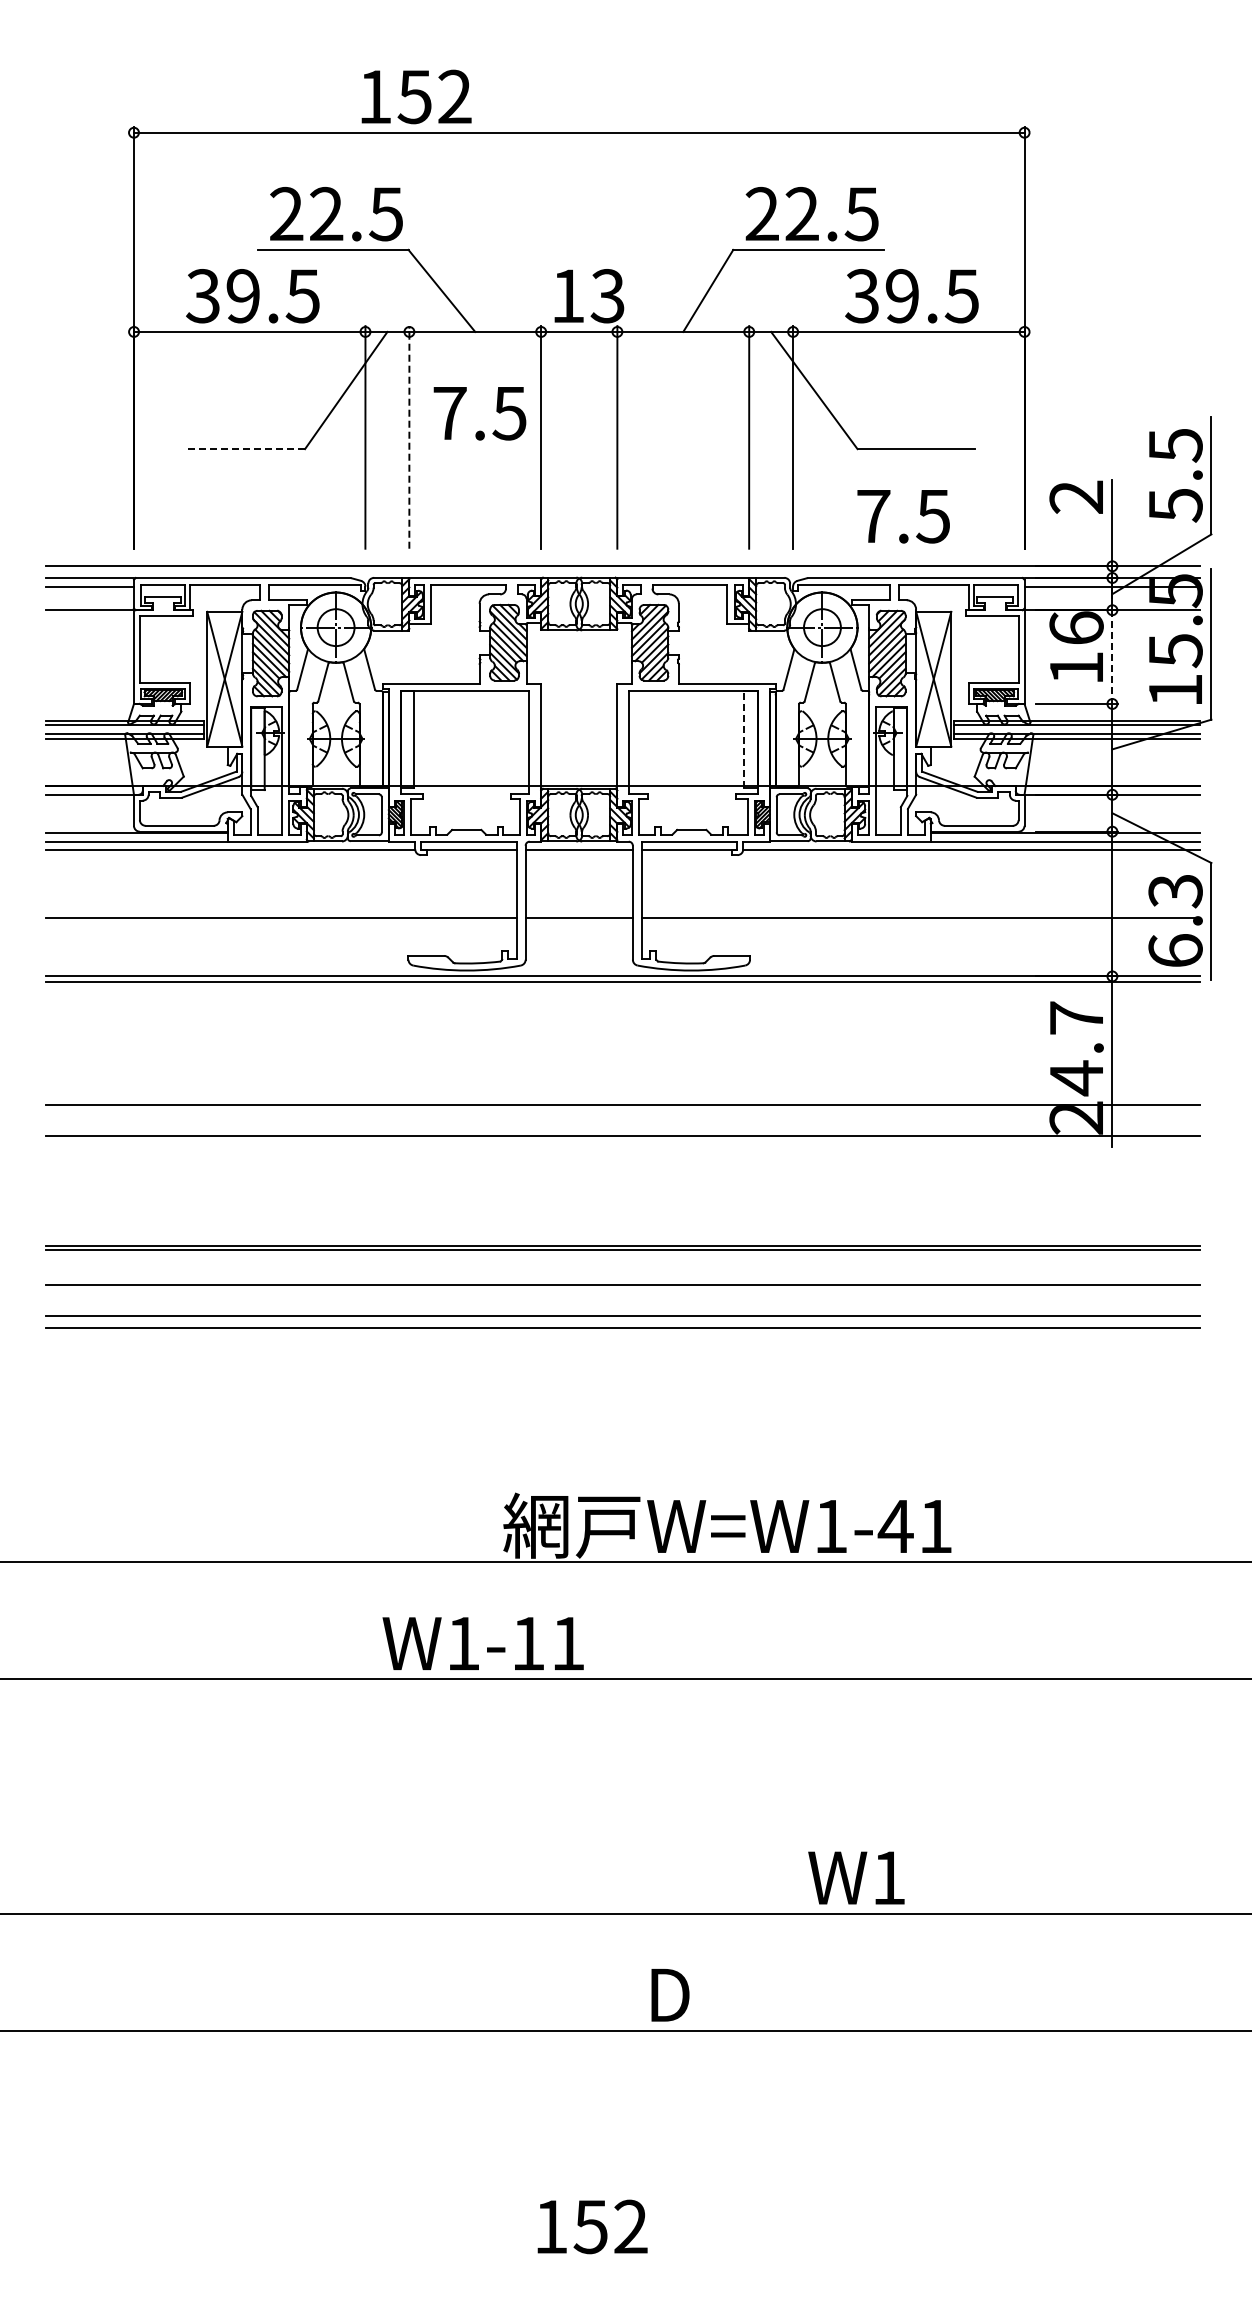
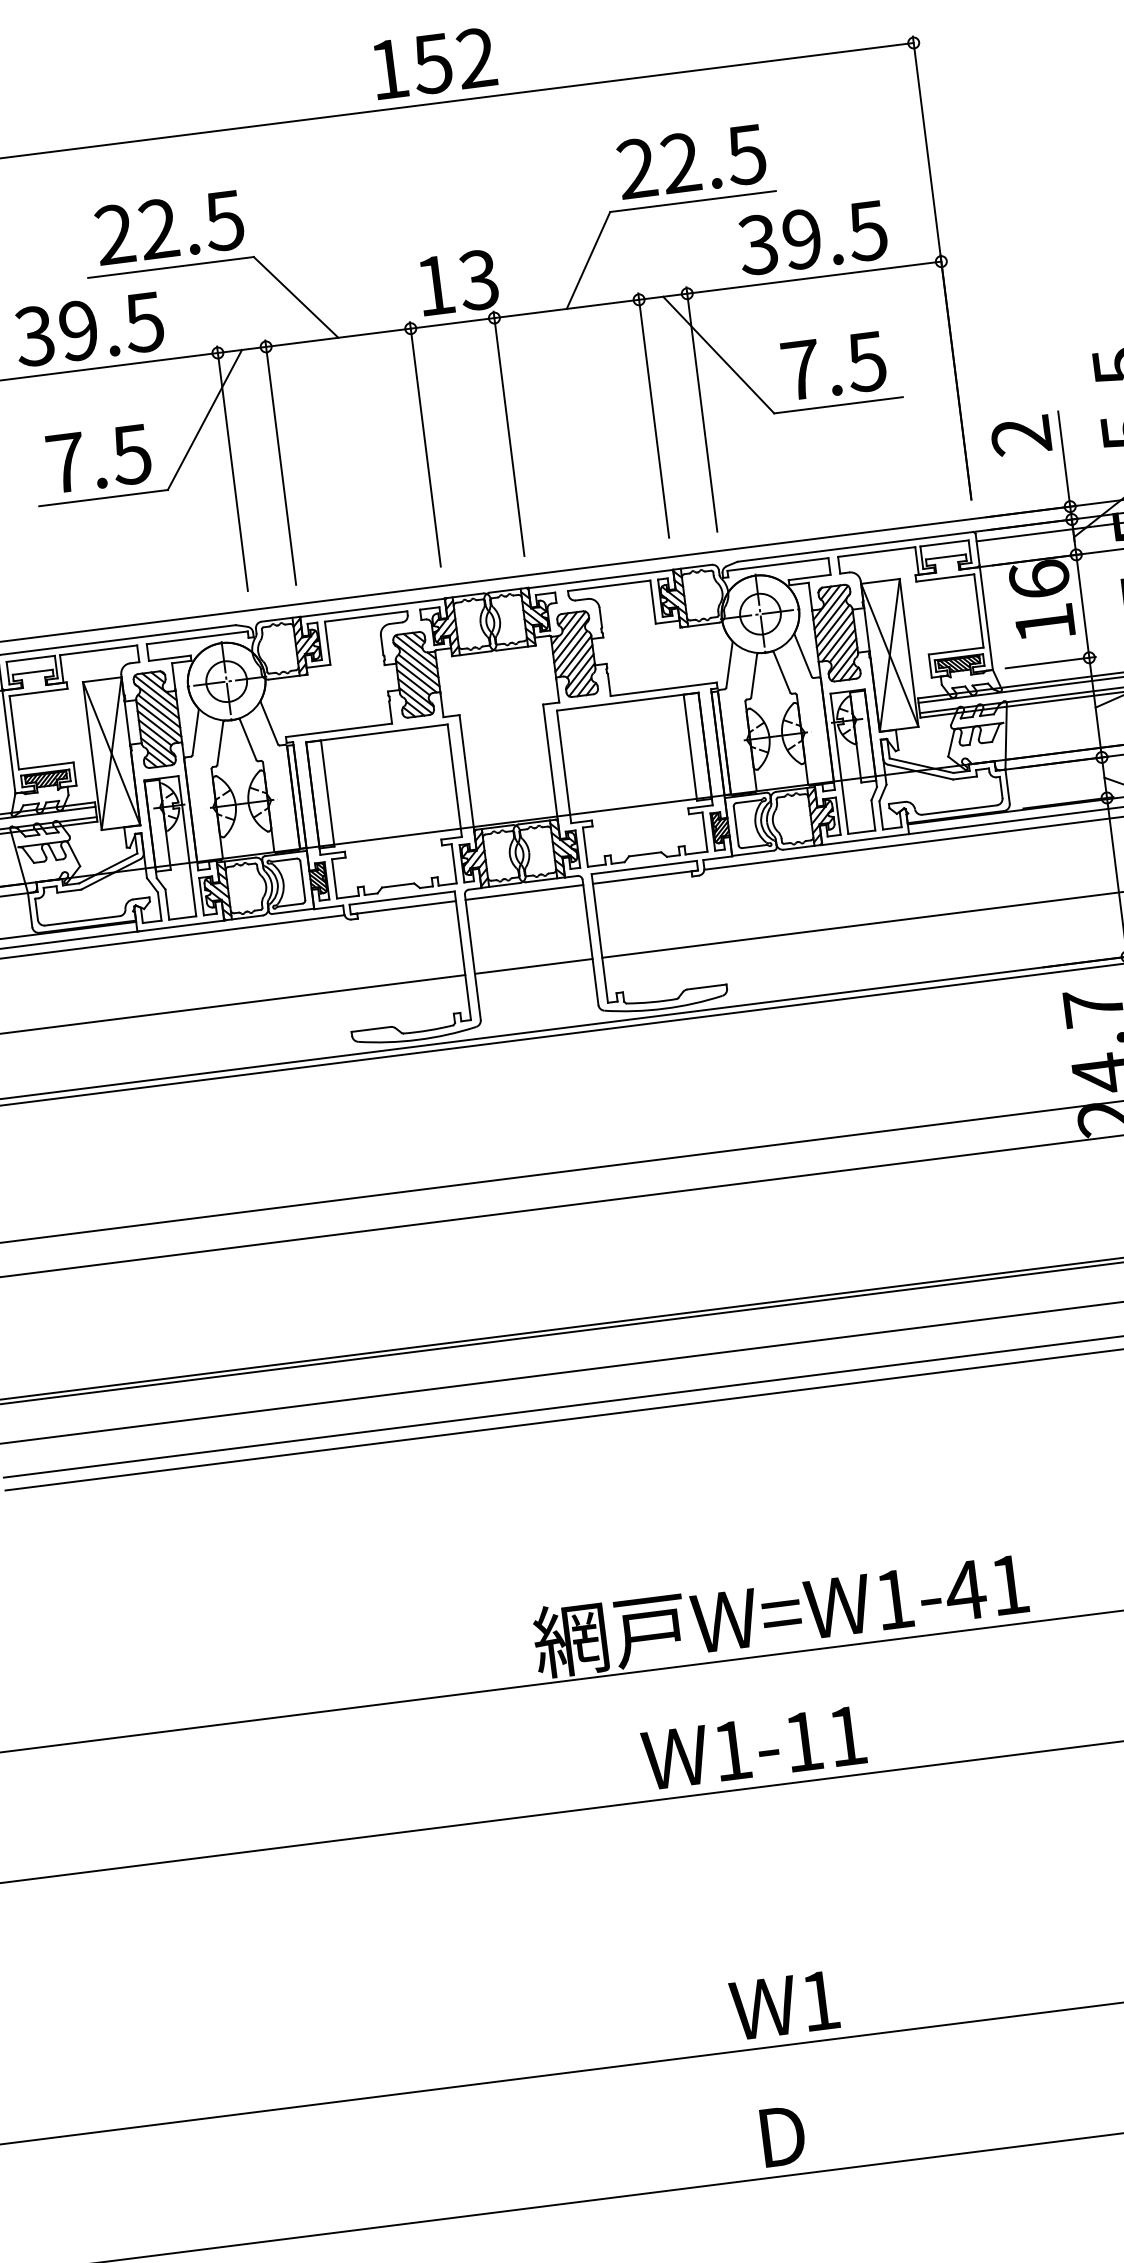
text: (416, 96) -> (434, 63), moved
text: (479, 413) -> (98, 459), moved
line: (409, 436) -> (280, 461), dashed -> solid
line: (246, 449) -> (103, 498), dashed -> solid
text: (903, 516) -> (834, 366), moved
line: (1112, 657) -> (1082, 606), dashed -> solid
line: (744, 738) -> (690, 746), dashed -> solid
text: (482, 1643) -> (753, 1747), moved
text: (856, 1877) -> (784, 2004), moved

